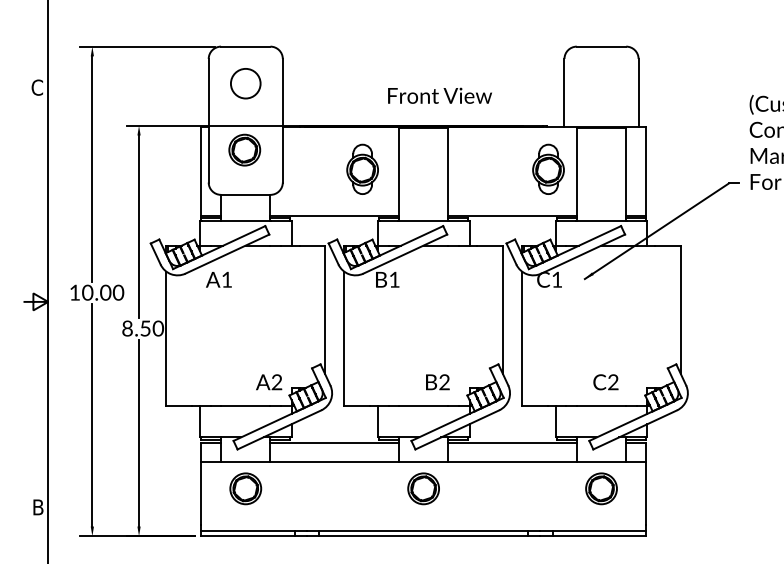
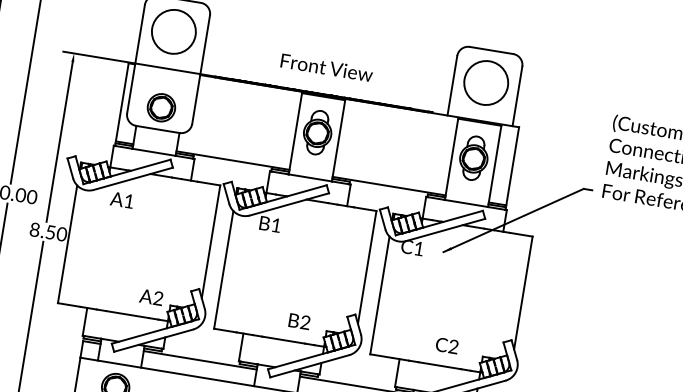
circle: (245, 83) -> (173, 31), size x1.67
circle: (601, 83) -> (486, 82), added
text: (439, 95) -> (326, 67), moved
part: (244, 149) -> (161, 107), moved
part: (362, 168) -> (317, 131), moved
part: (548, 168) -> (474, 157), moved

